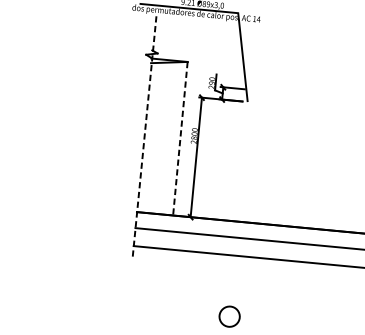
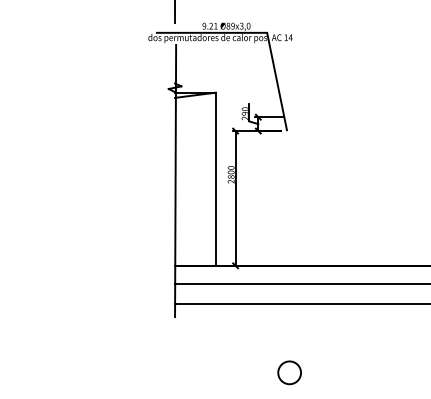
line: (144, 137) -> (175, 181), dashed -> solid
line: (180, 138) -> (215, 179), dashed -> solid

